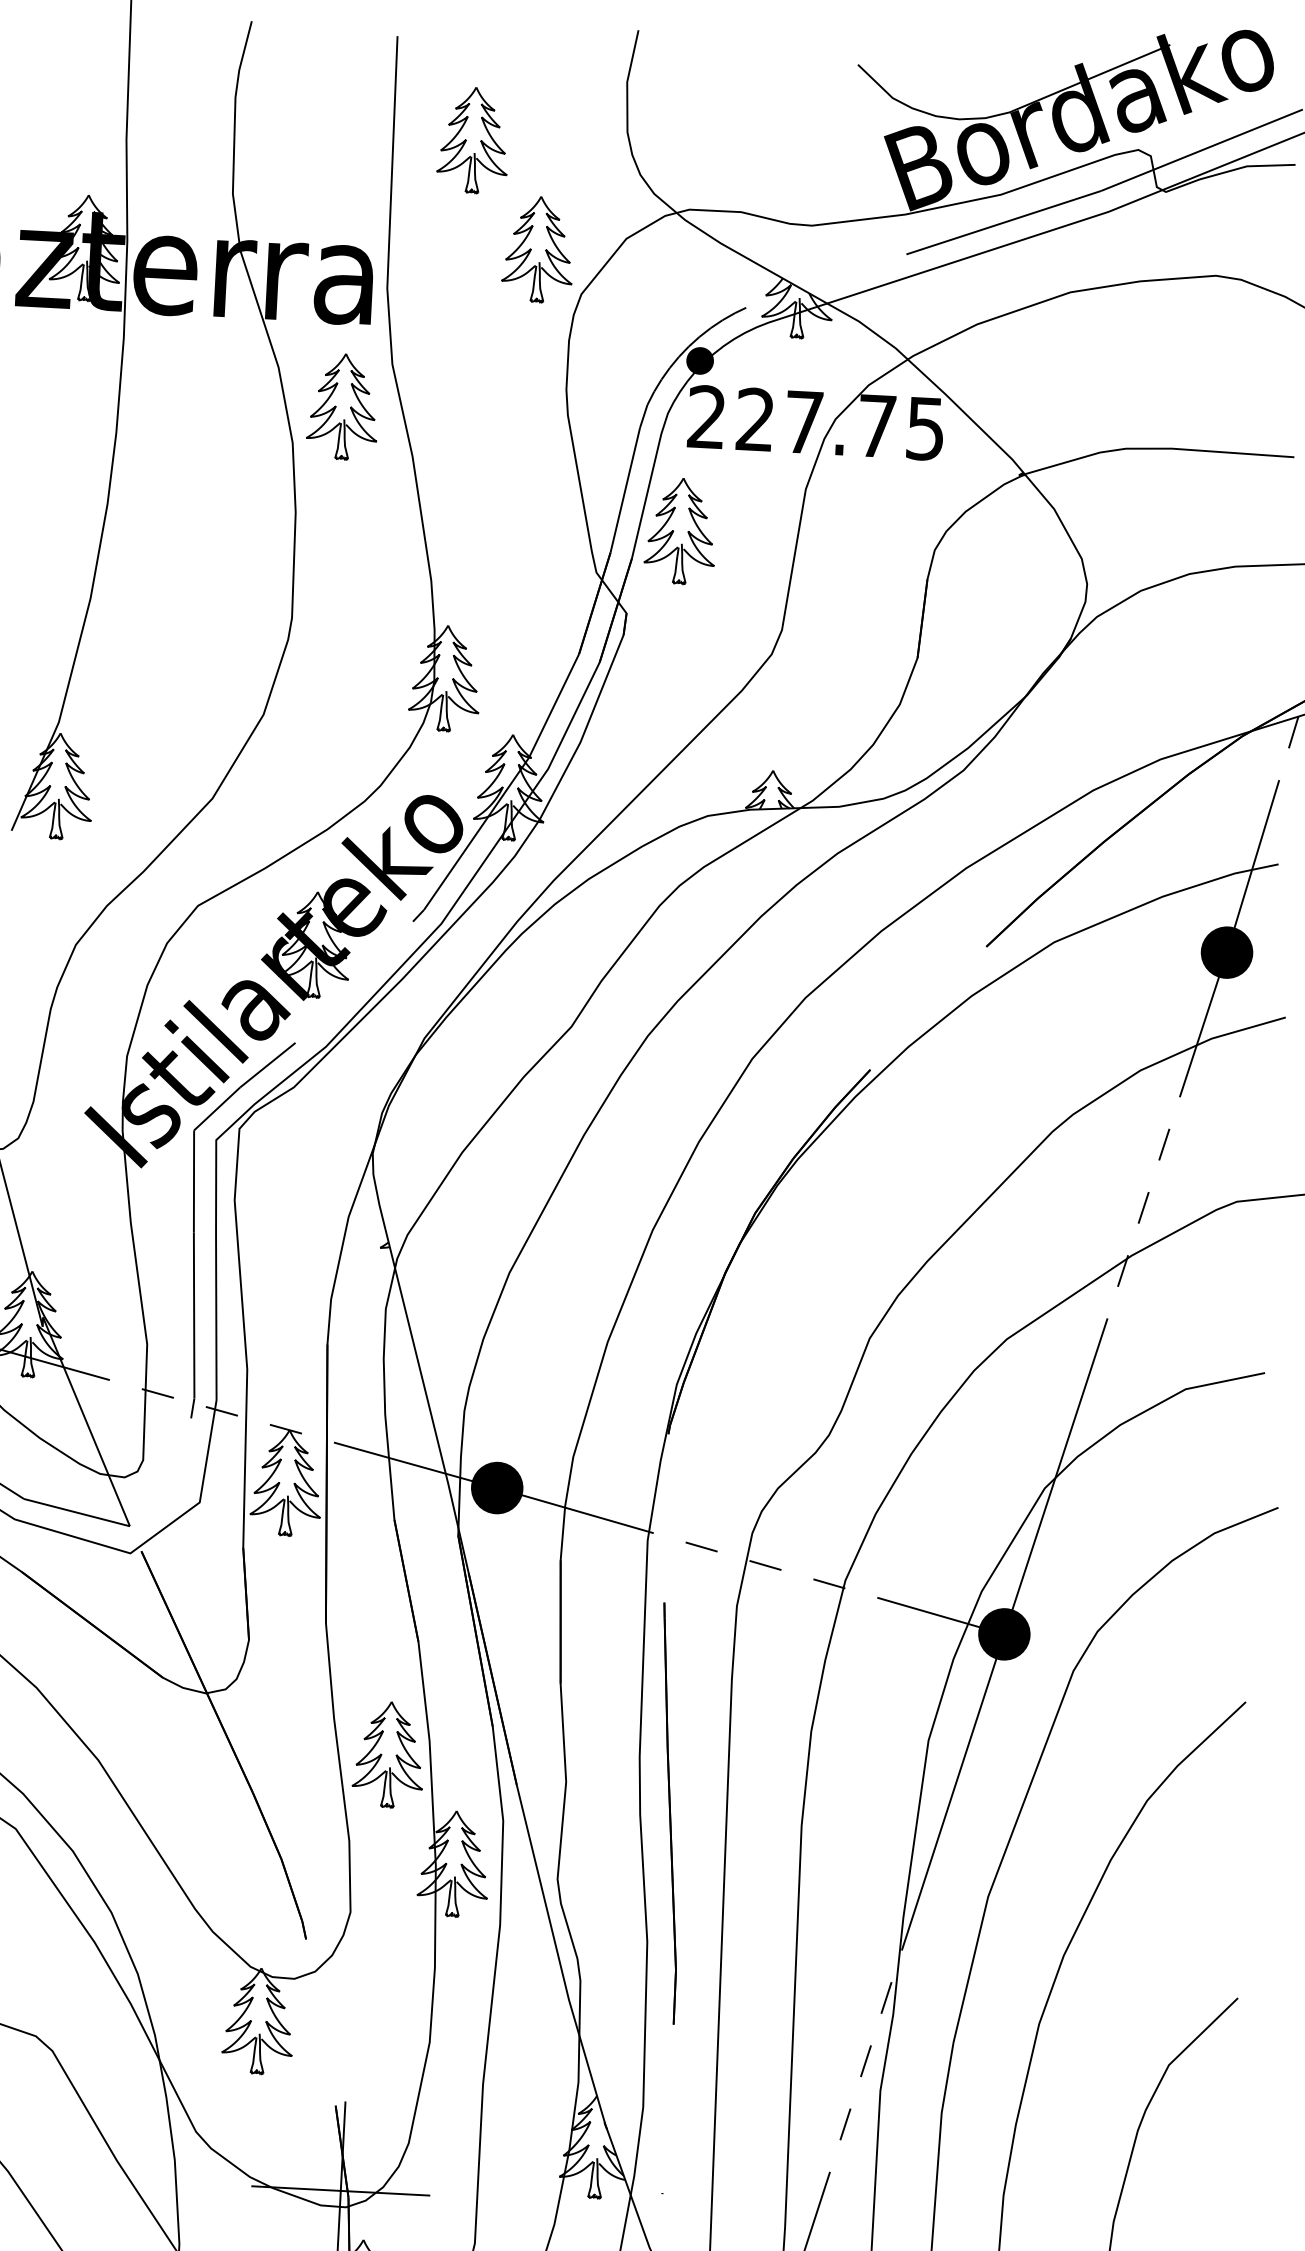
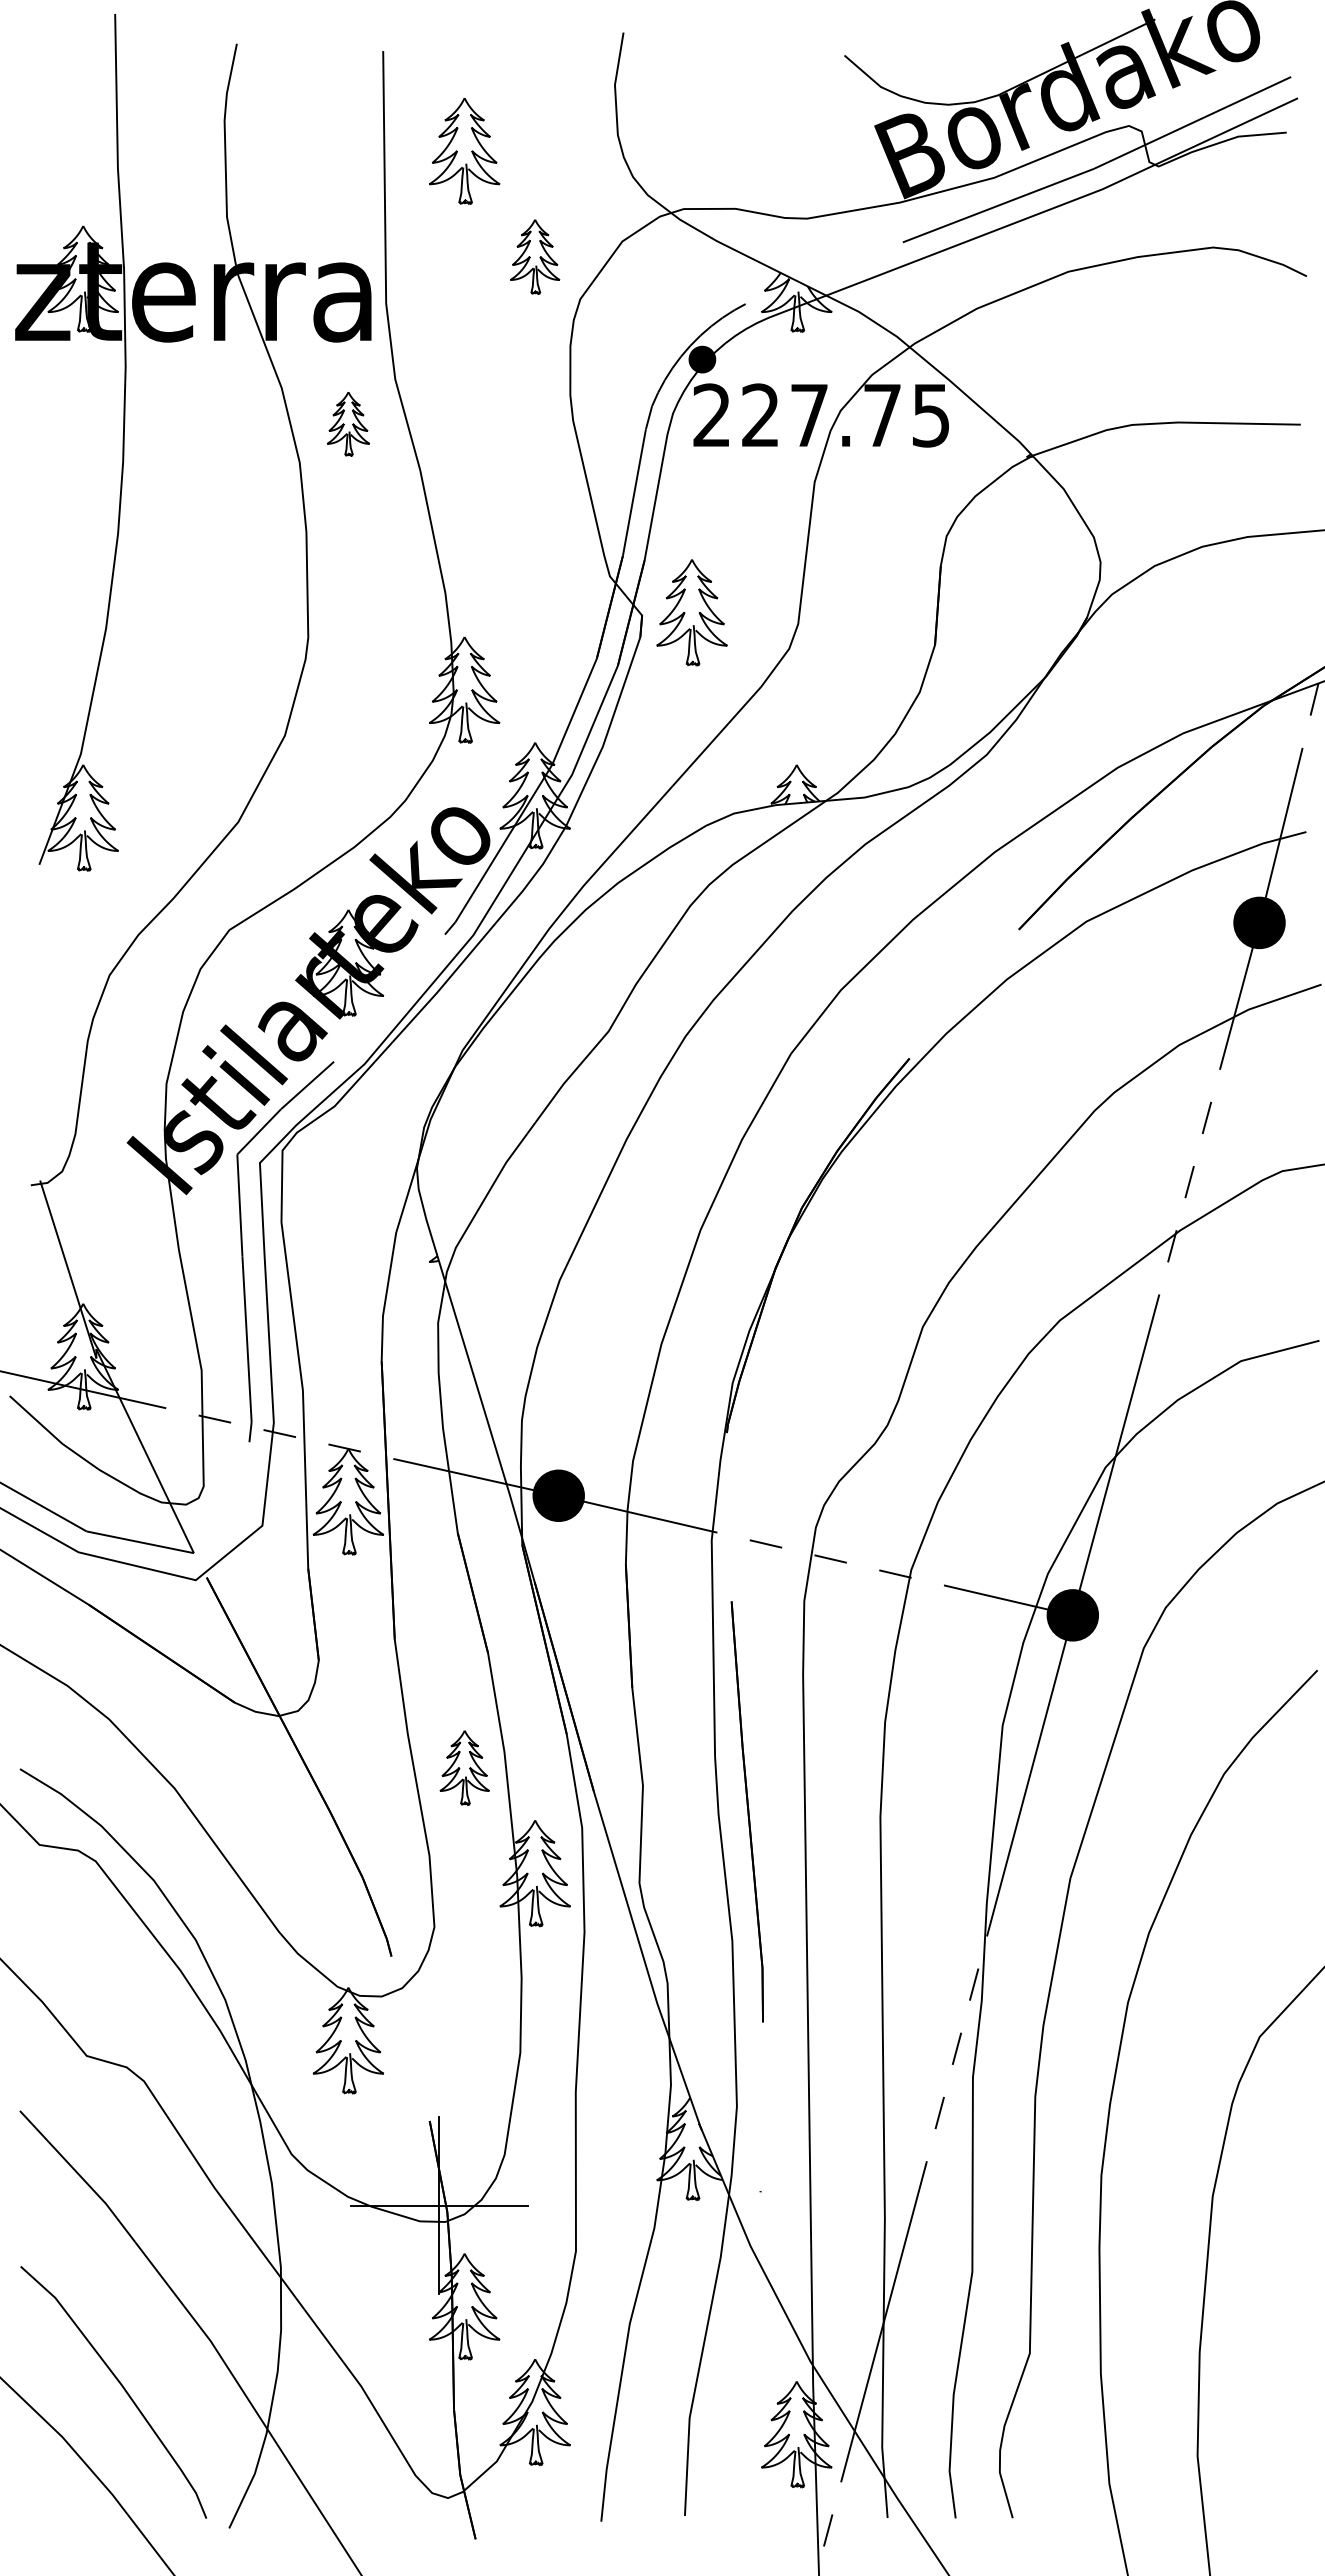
part: (537, 249) -> (534, 256), size x0.7
part: (343, 406) -> (348, 423), size x0.6
part: (680, 531) -> (691, 612), moved
part: (388, 1754) -> (464, 1767), size x0.7

